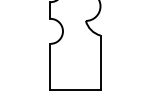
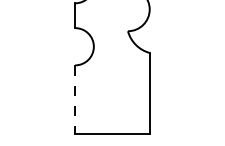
line: (50, 66) -> (75, 99), solid -> dashed

